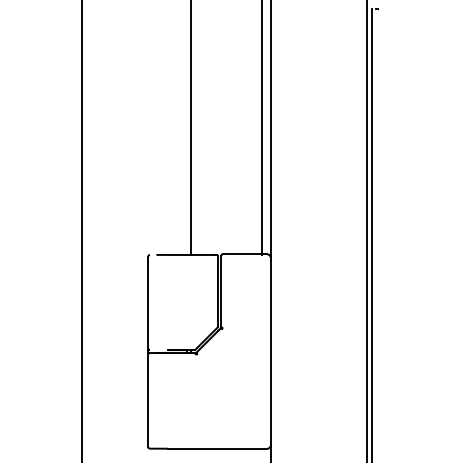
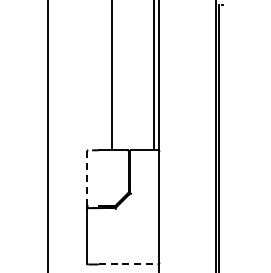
line: (148, 302) -> (87, 178), solid -> dashed
line: (218, 448) -> (128, 264), solid -> dashed

